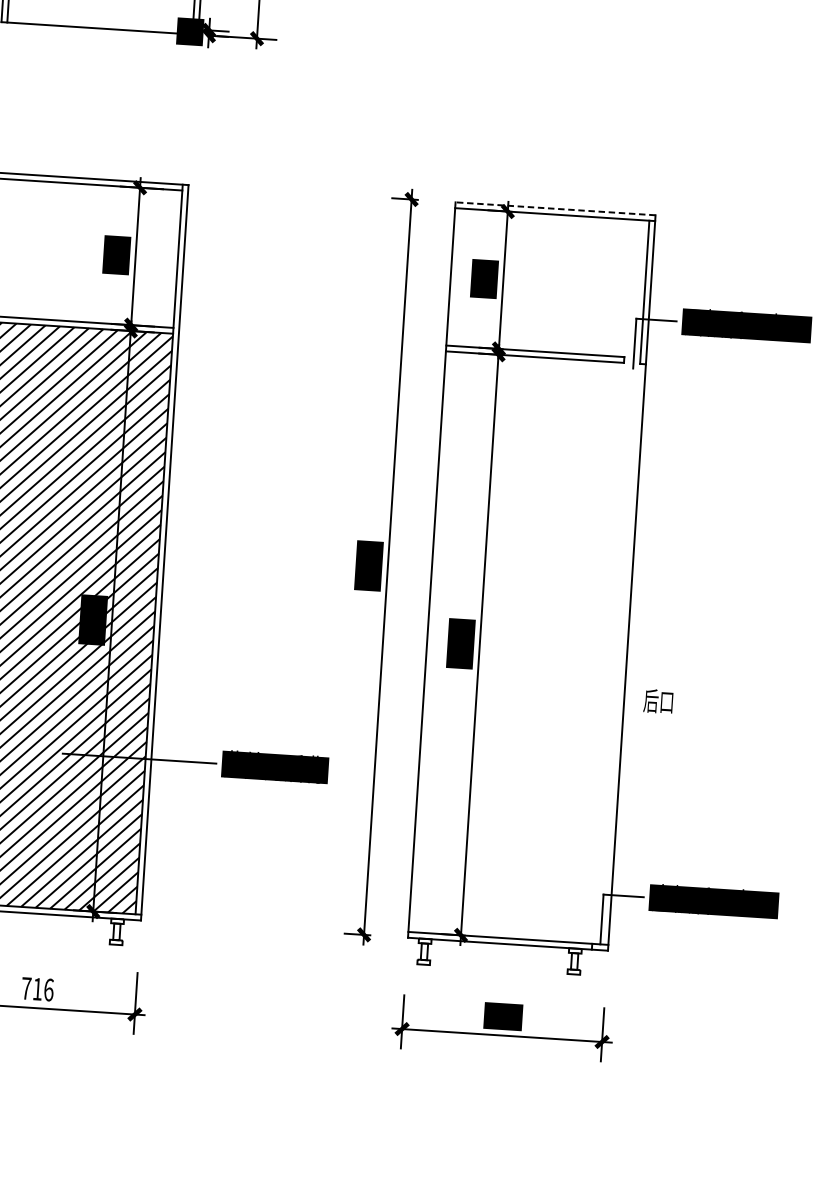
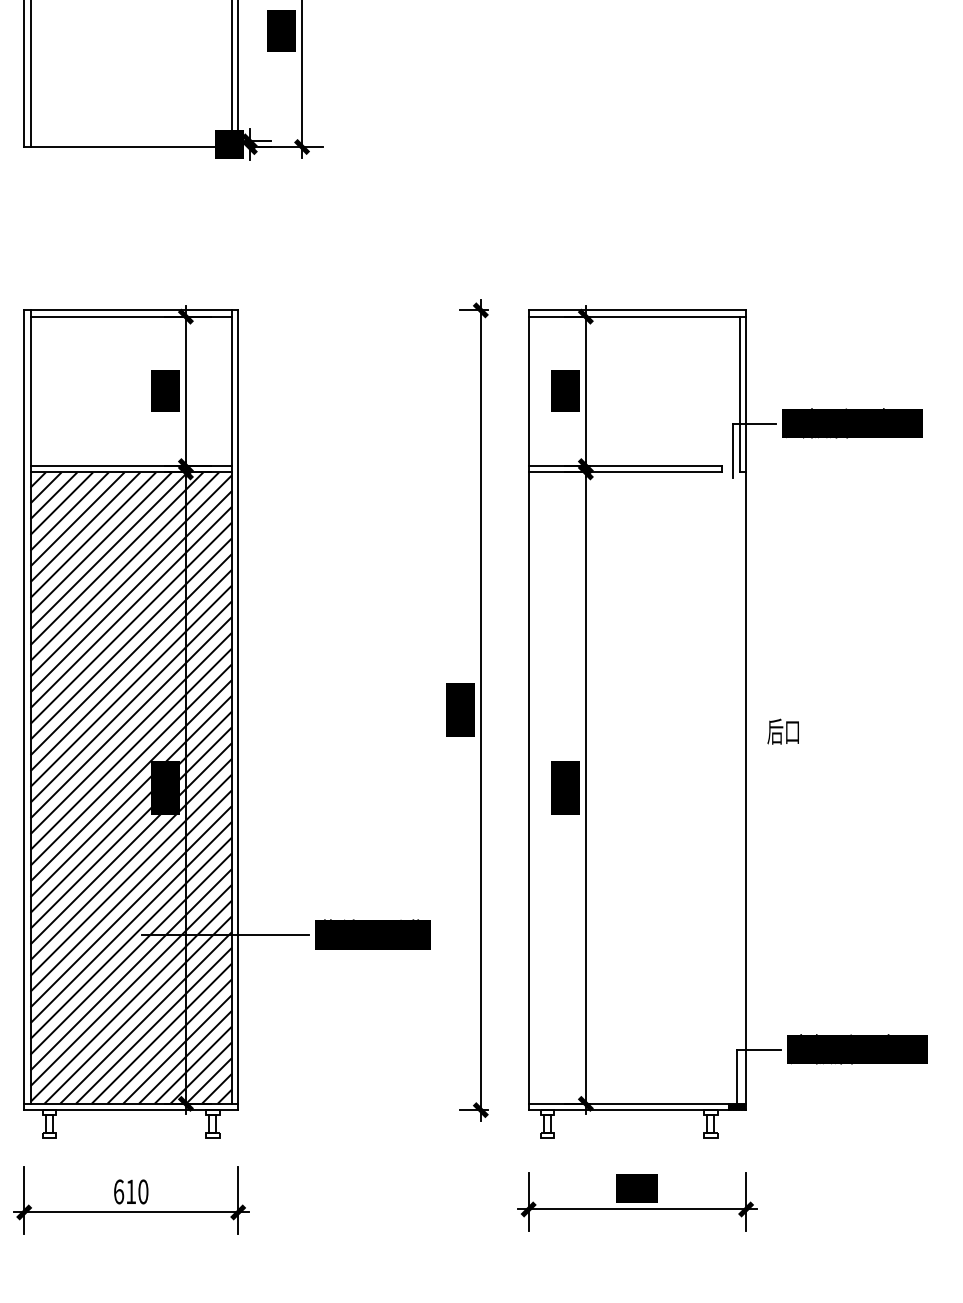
line: (555, 208) -> (637, 310), dashed -> solid
text: (657, 701) -> (782, 731), moved
hatch: (600, 946) -> (737, 1106), added
text: (38, 988) -> (131, 1191), 716 -> 610

